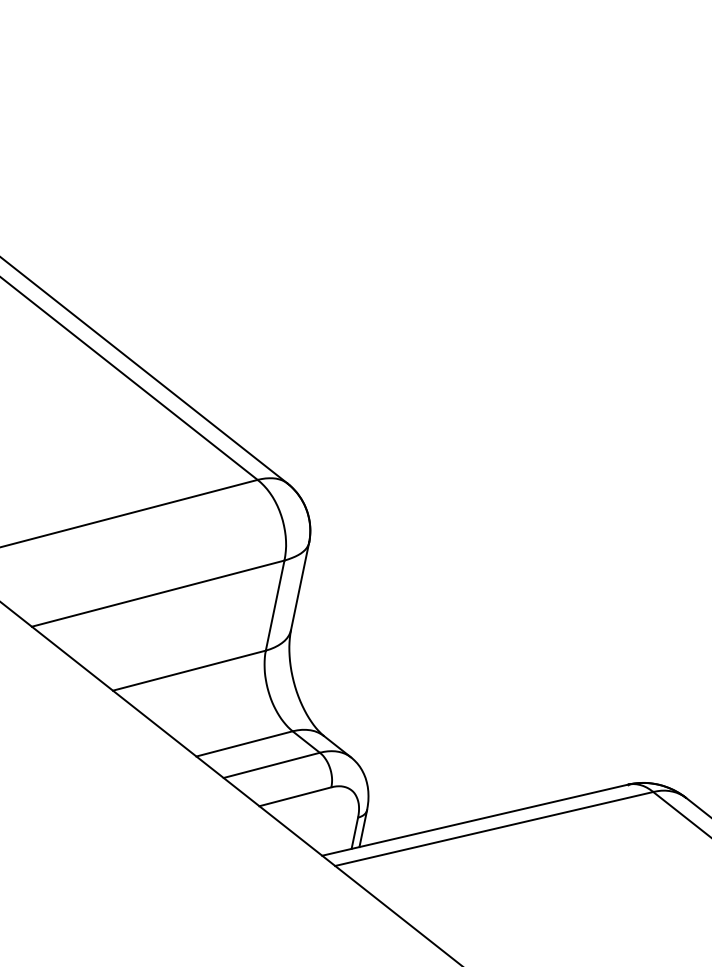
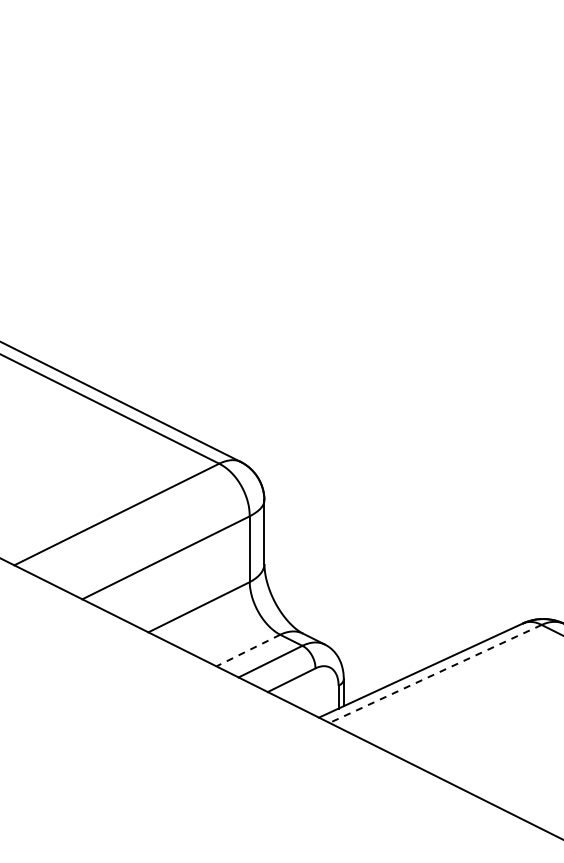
line: (244, 743) -> (248, 650), solid -> dashed
line: (494, 828) -> (435, 673), solid -> dashed

